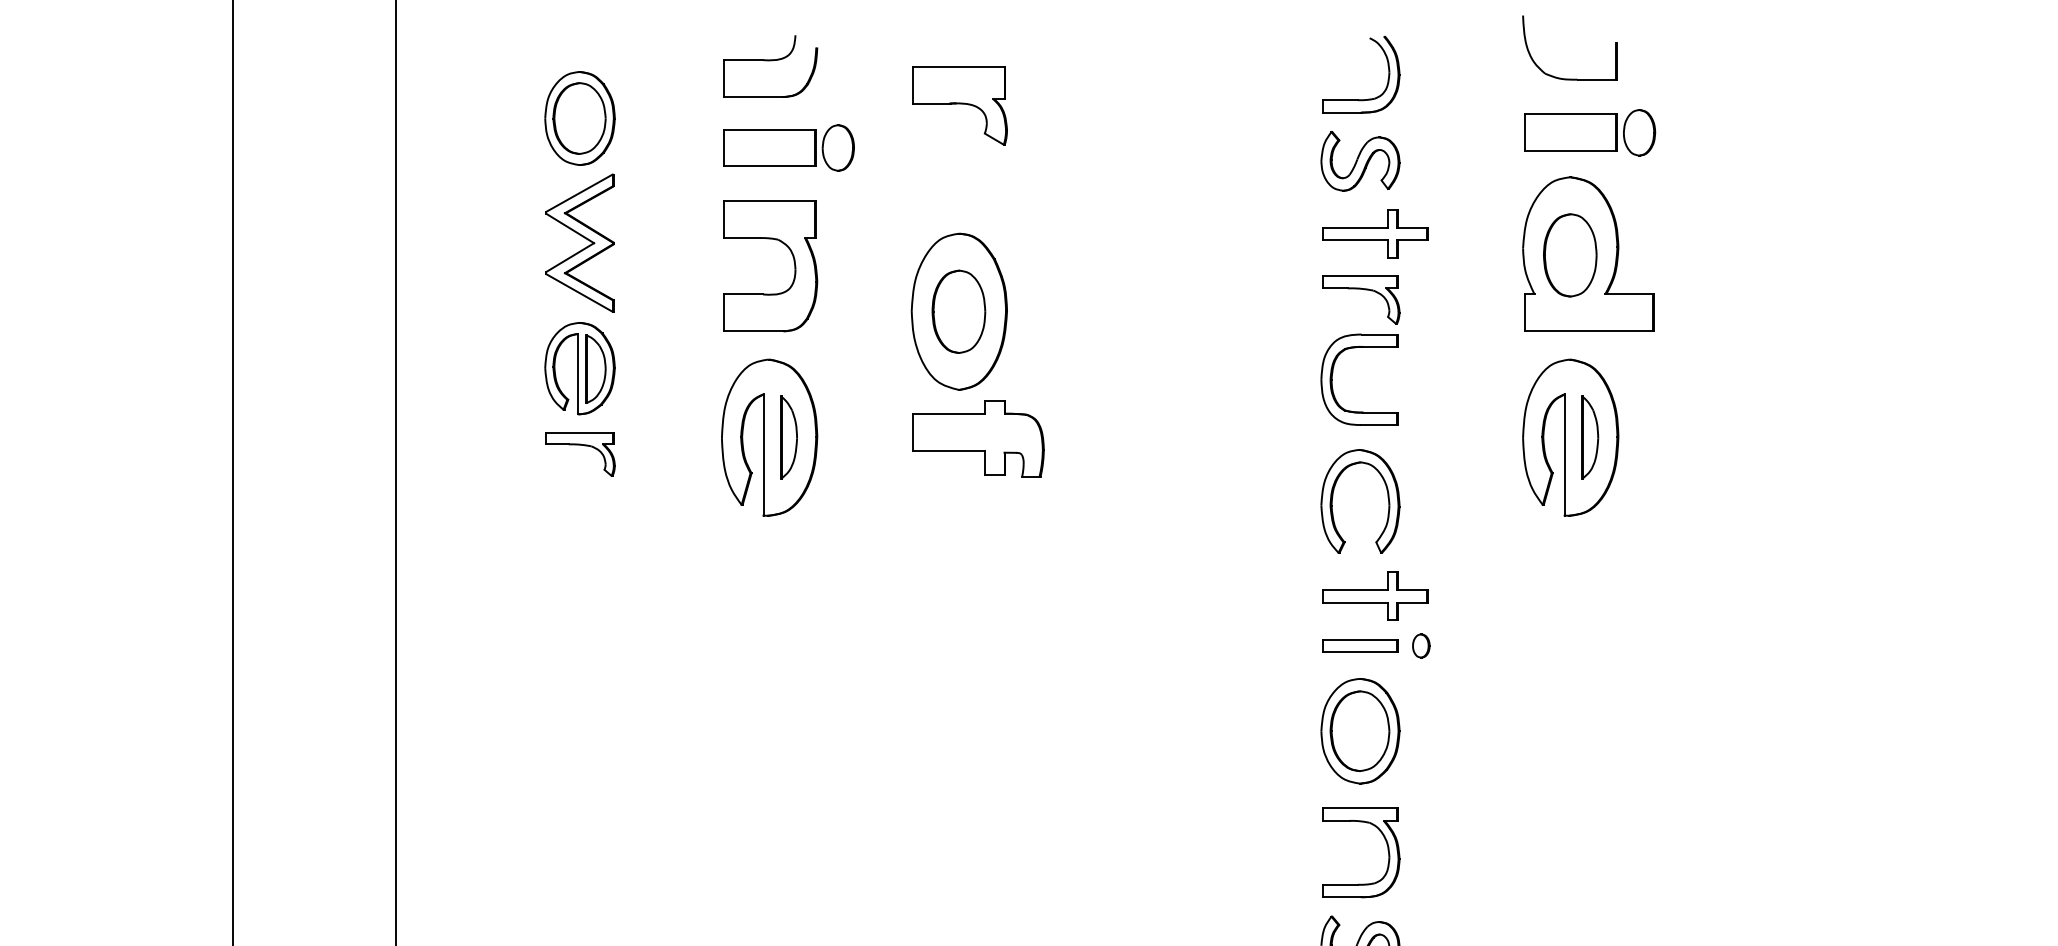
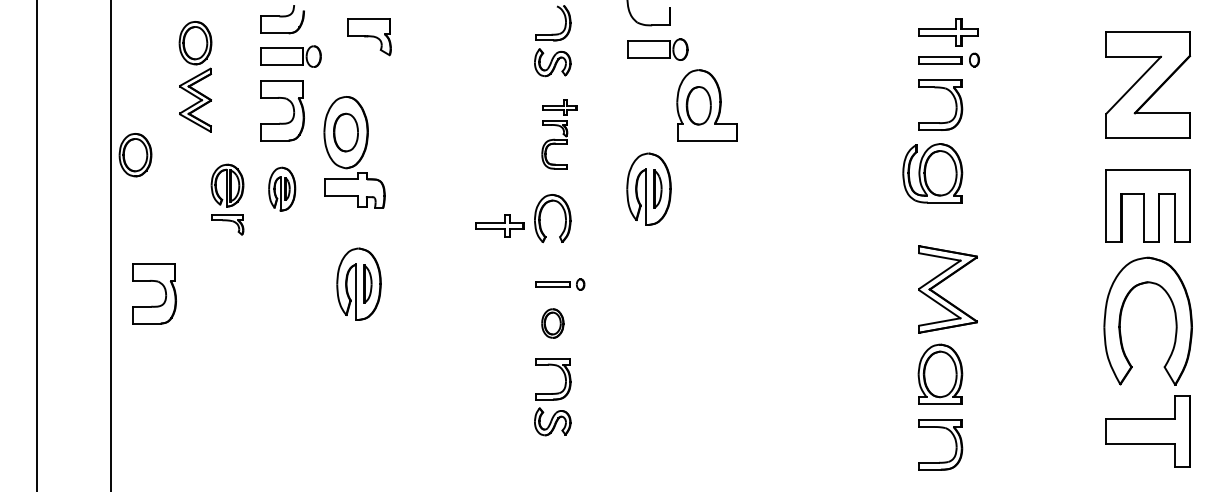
part: (1587, 254) -> (706, 105), moved
part: (1375, 318) -> (559, 134), size x0.7
part: (977, 355) -> (354, 152), moved
part: (448, 363) -> (135, 155), added
part: (579, 398) -> (227, 199), moved
part: (767, 436) -> (281, 188), size x0.6
part: (1375, 595) -> (499, 225), moved
part: (936, 643) -> (358, 283), added
part: (512, 661) -> (164, 291), added
part: (1359, 730) -> (552, 323), size x0.6

